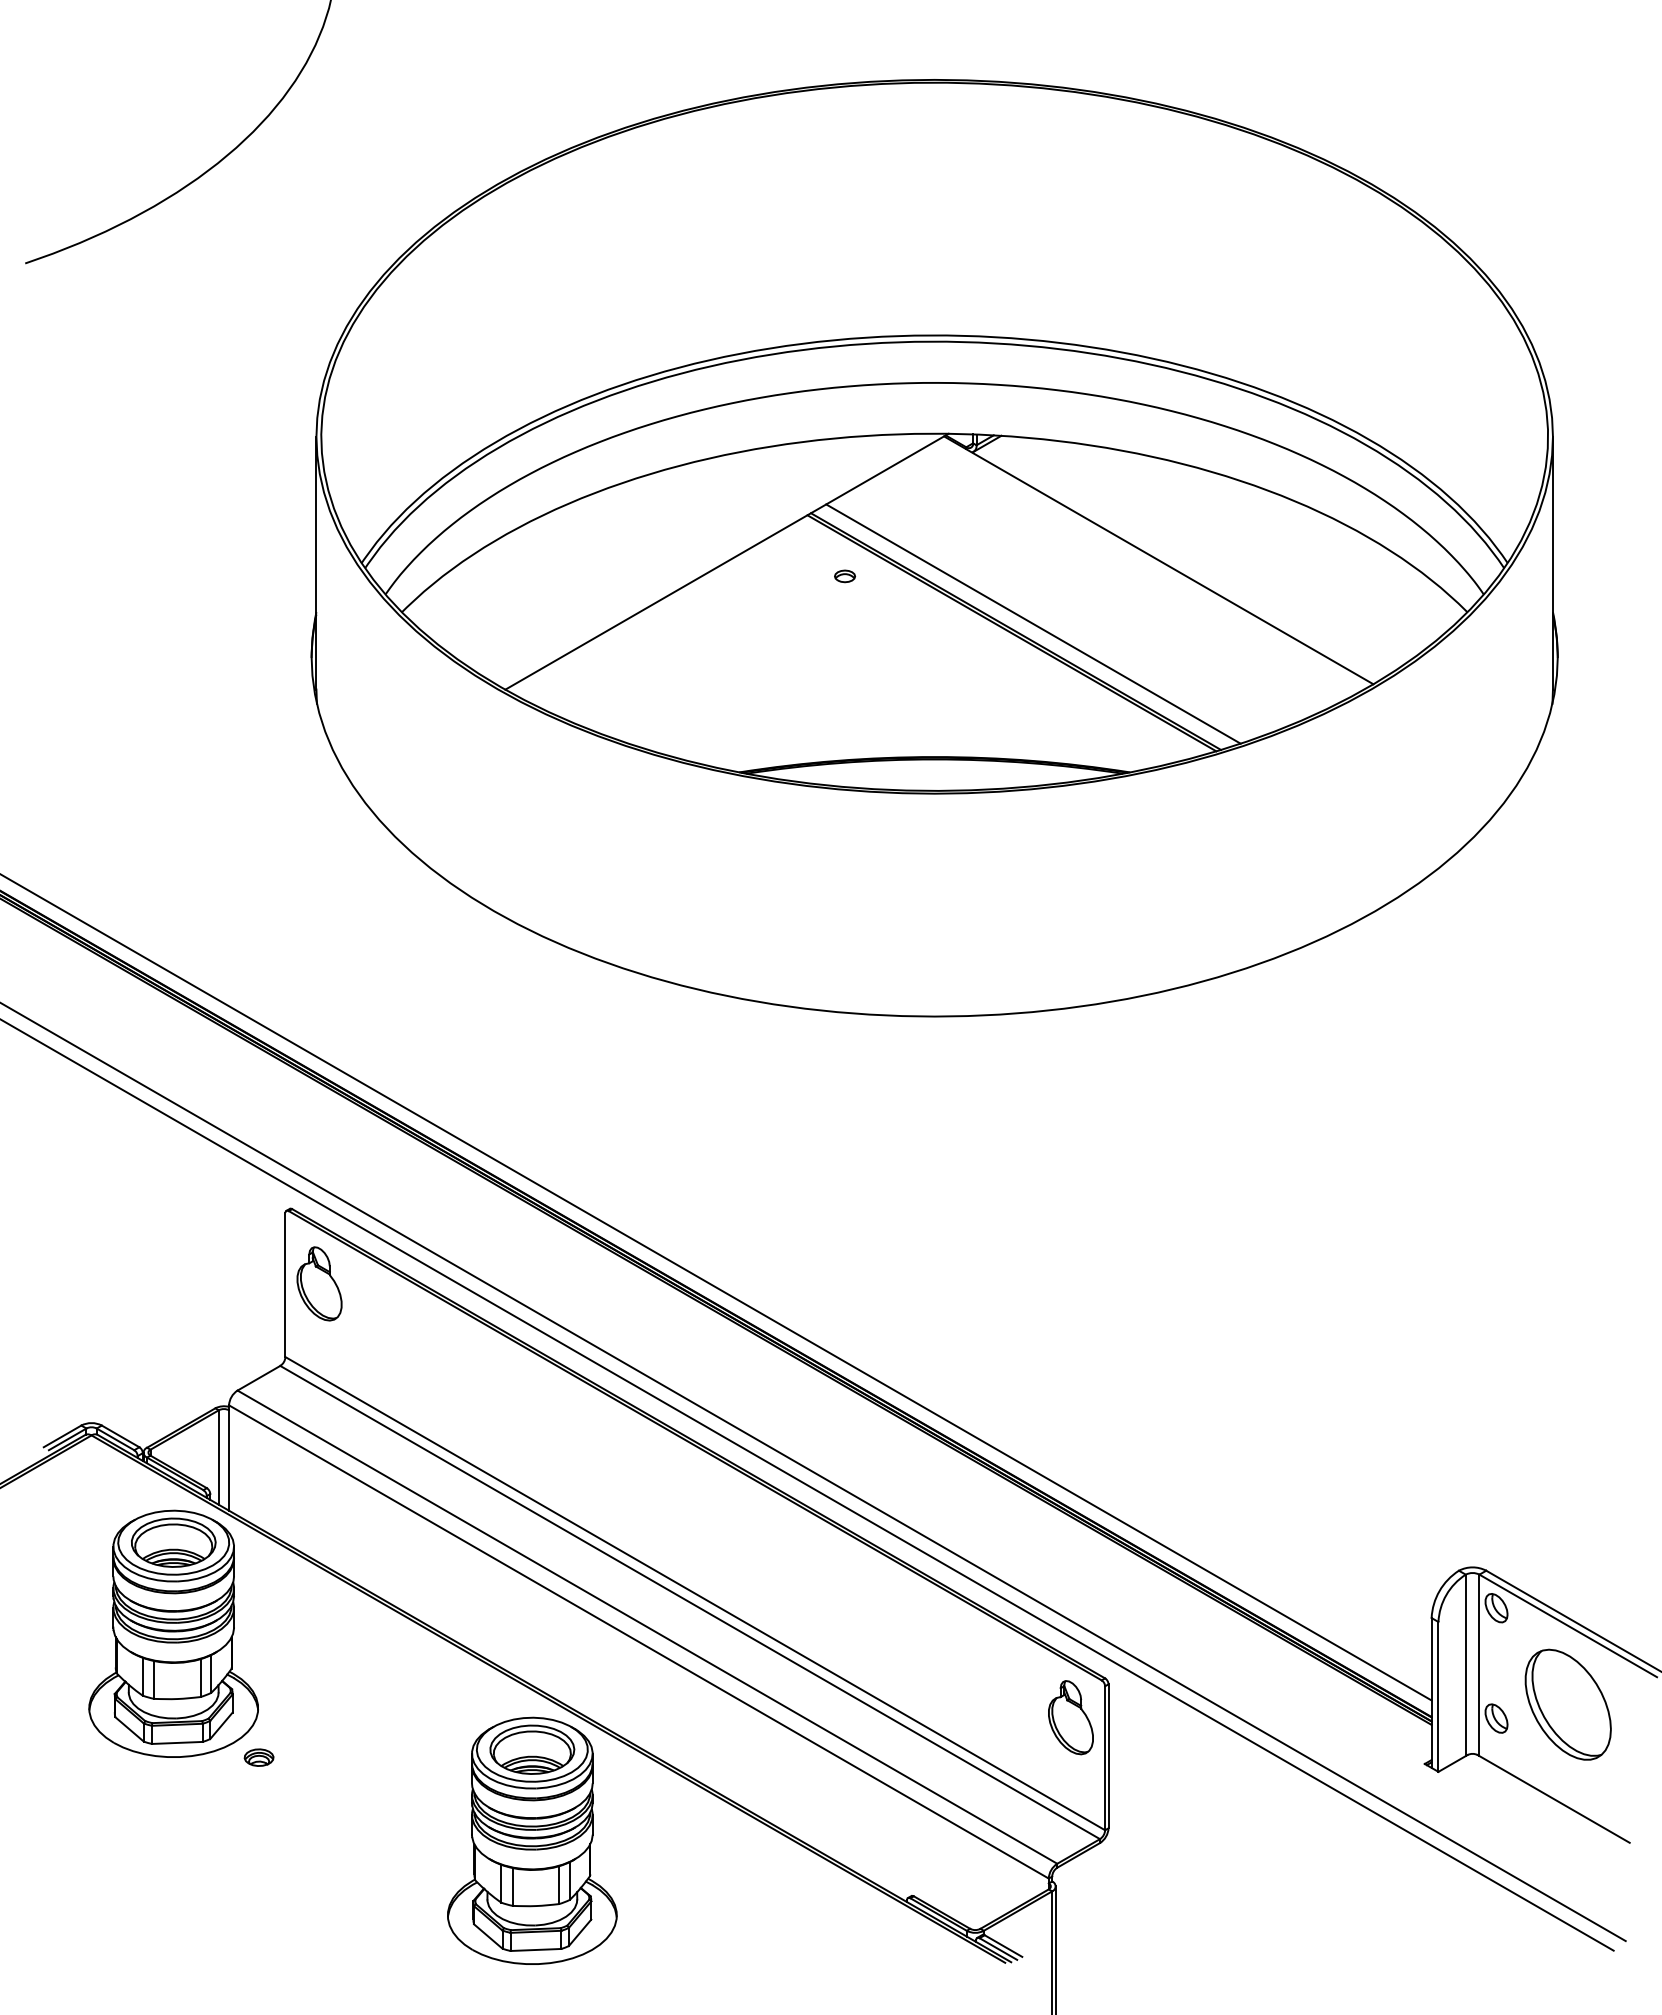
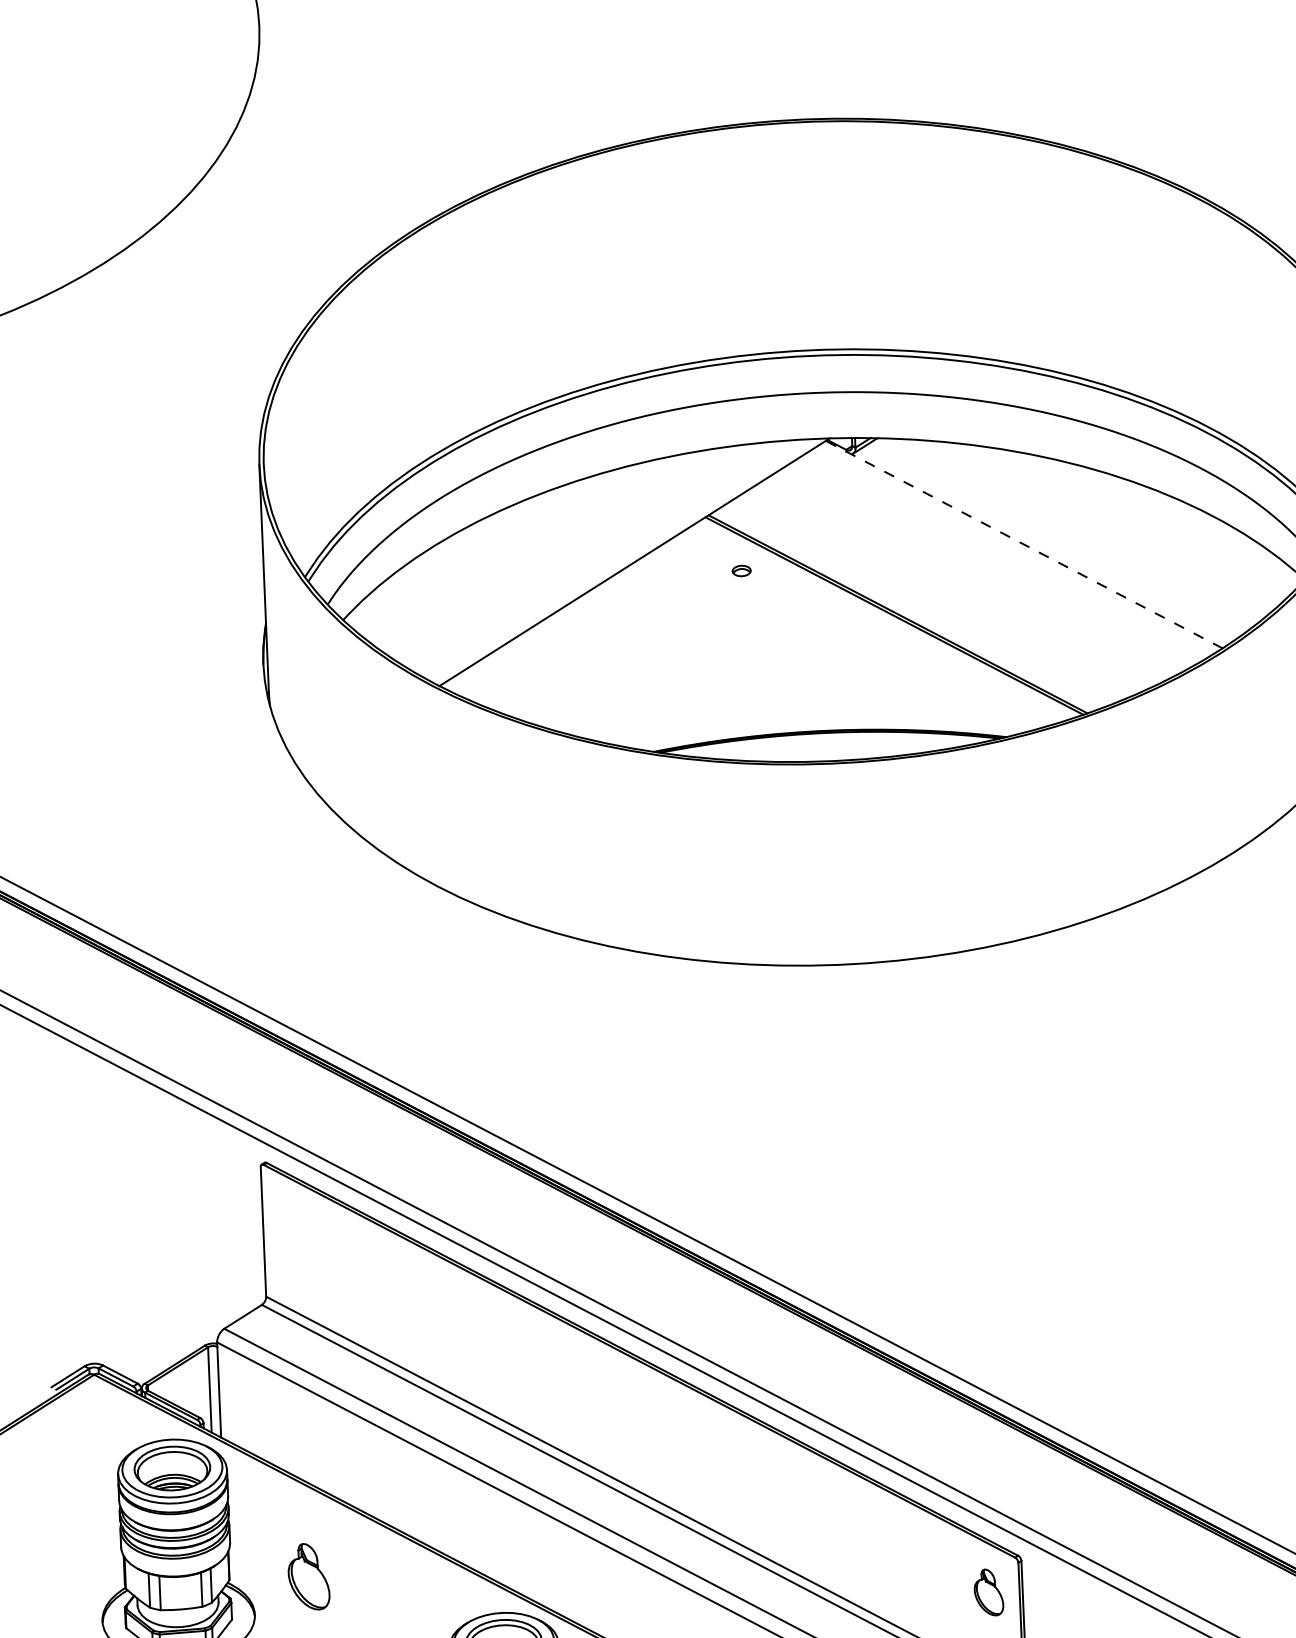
line: (1158, 560) -> (1024, 544), solid -> dashed
line: (1033, 623) -> (913, 606), removed
part: (319, 1283) -> (308, 1576), moved
part: (1070, 1717) -> (988, 1592), size x0.7

